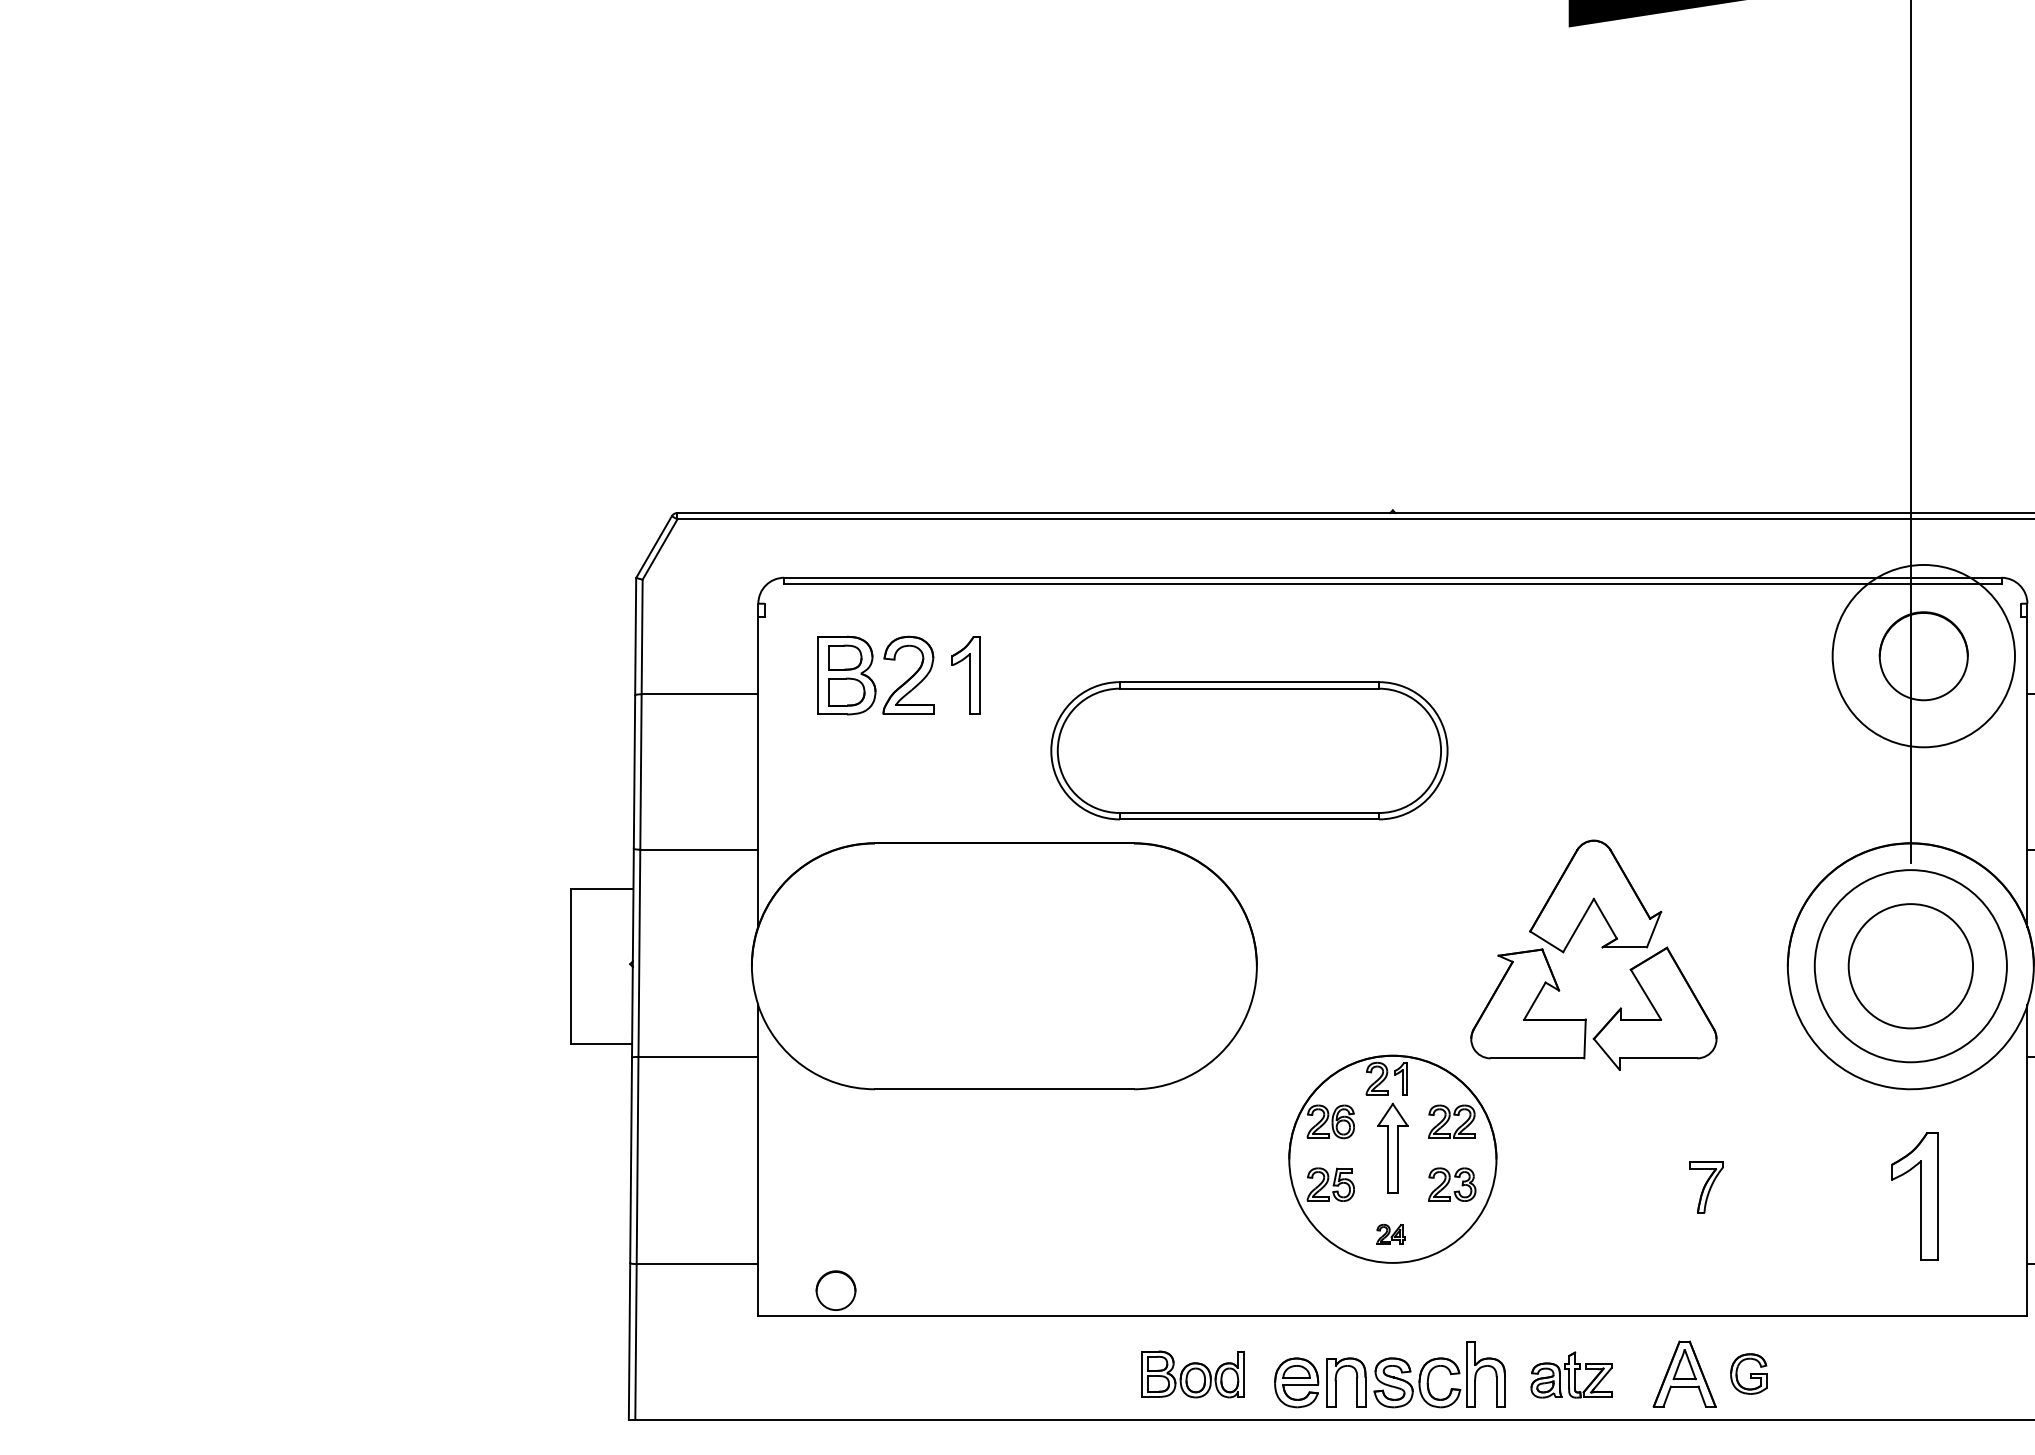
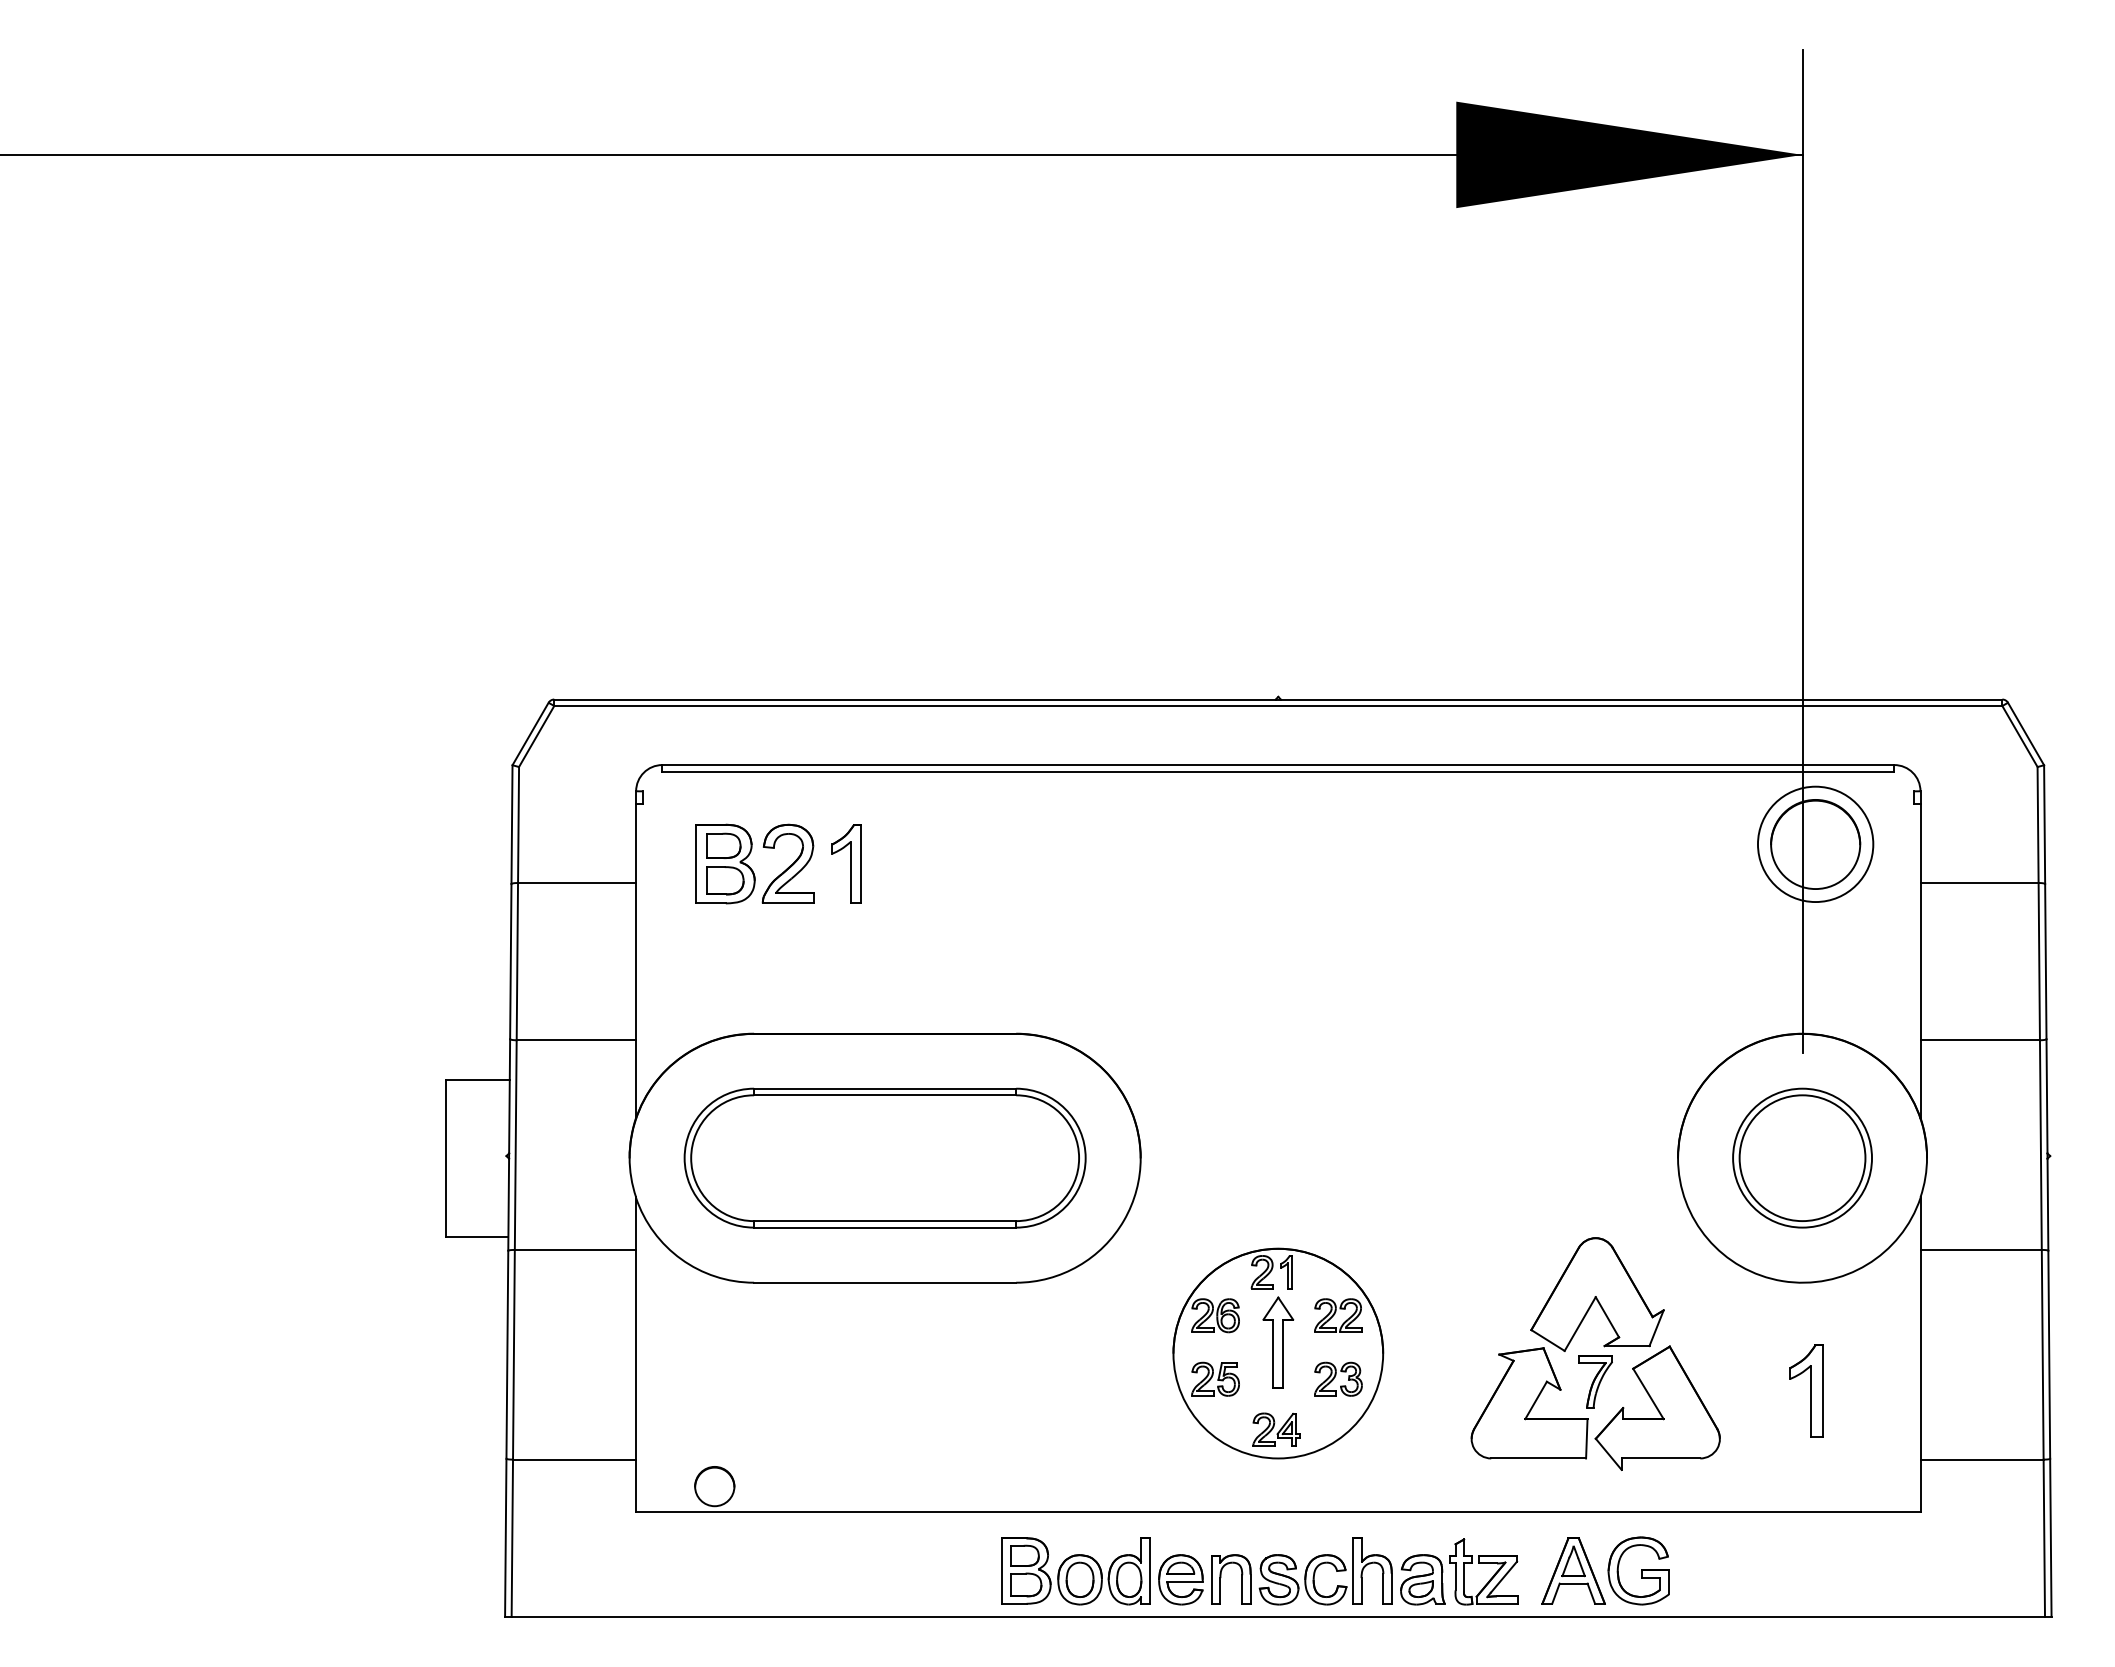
circle: (1923, 656) -> (1815, 844), size x0.62
part: (1248, 750) -> (884, 1157), moved
part: (1601, 947) -> (1603, 1346), moved
circle: (1910, 965) -> (1802, 1157), size x0.71
part: (1914, 1195) -> (1806, 1390), size x0.71
part: (1391, 1234) -> (1276, 1429), size x1.67
part: (1748, 1373) -> (1638, 1570), size x1.67
part: (1192, 1374) -> (1075, 1571), size x1.43
part: (1571, 1374) -> (1459, 1571), size x1.43

